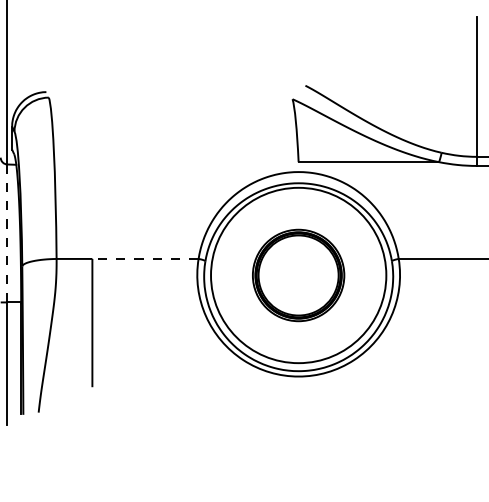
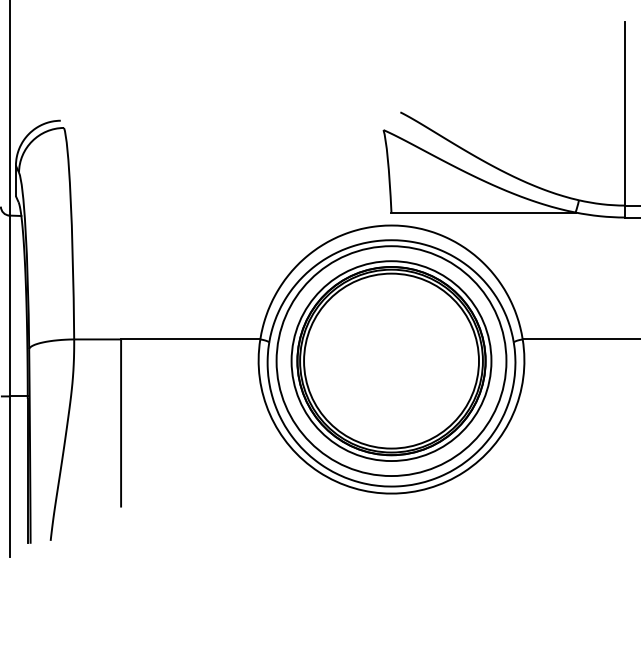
line: (7, 233) -> (9, 306), dashed -> solid
line: (145, 258) -> (190, 338), dashed -> solid
part: (298, 275) -> (391, 361), size x1.67

